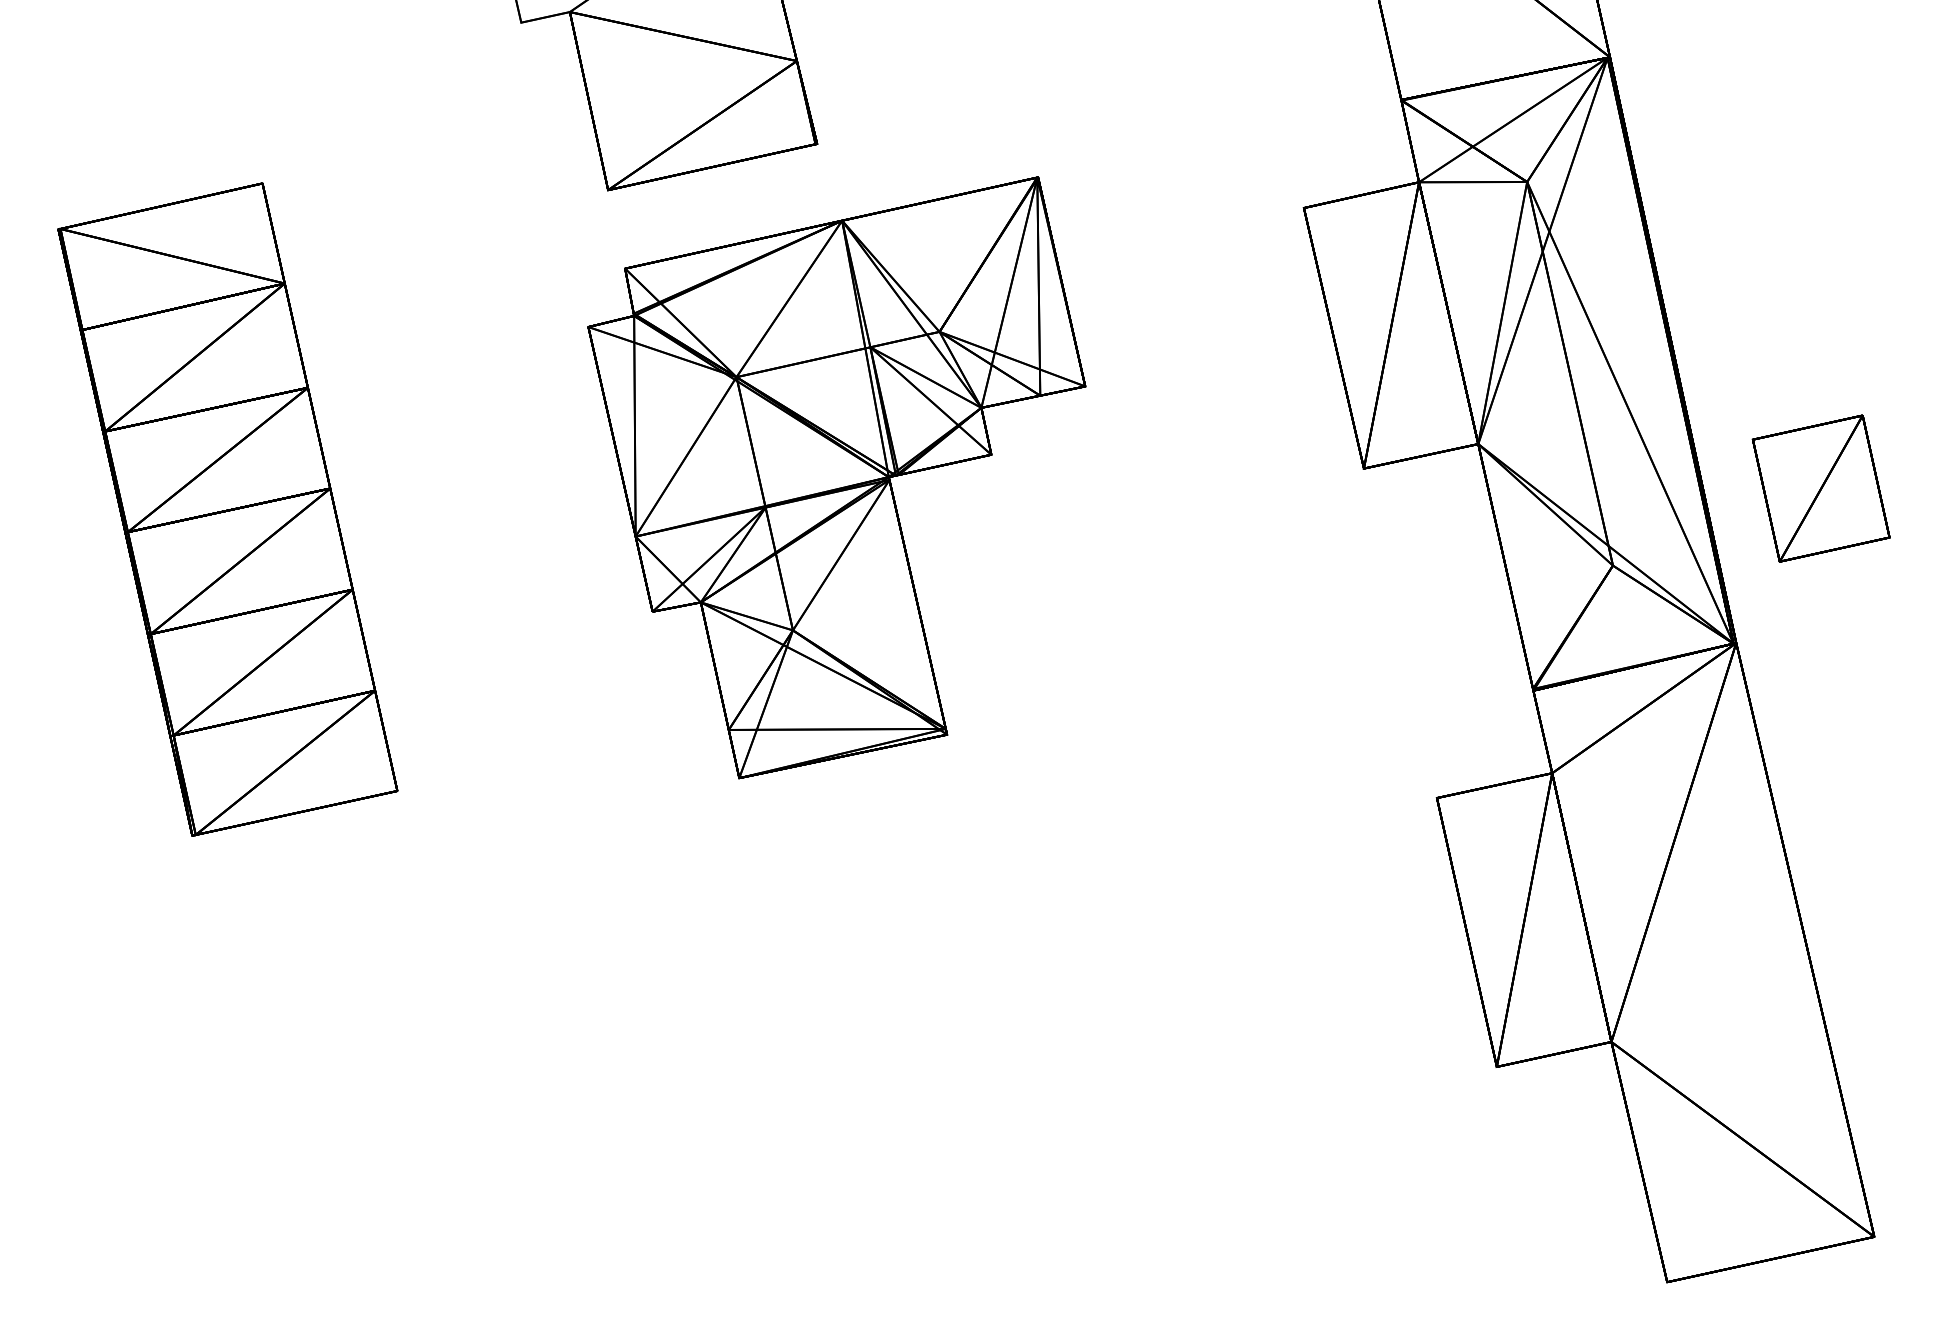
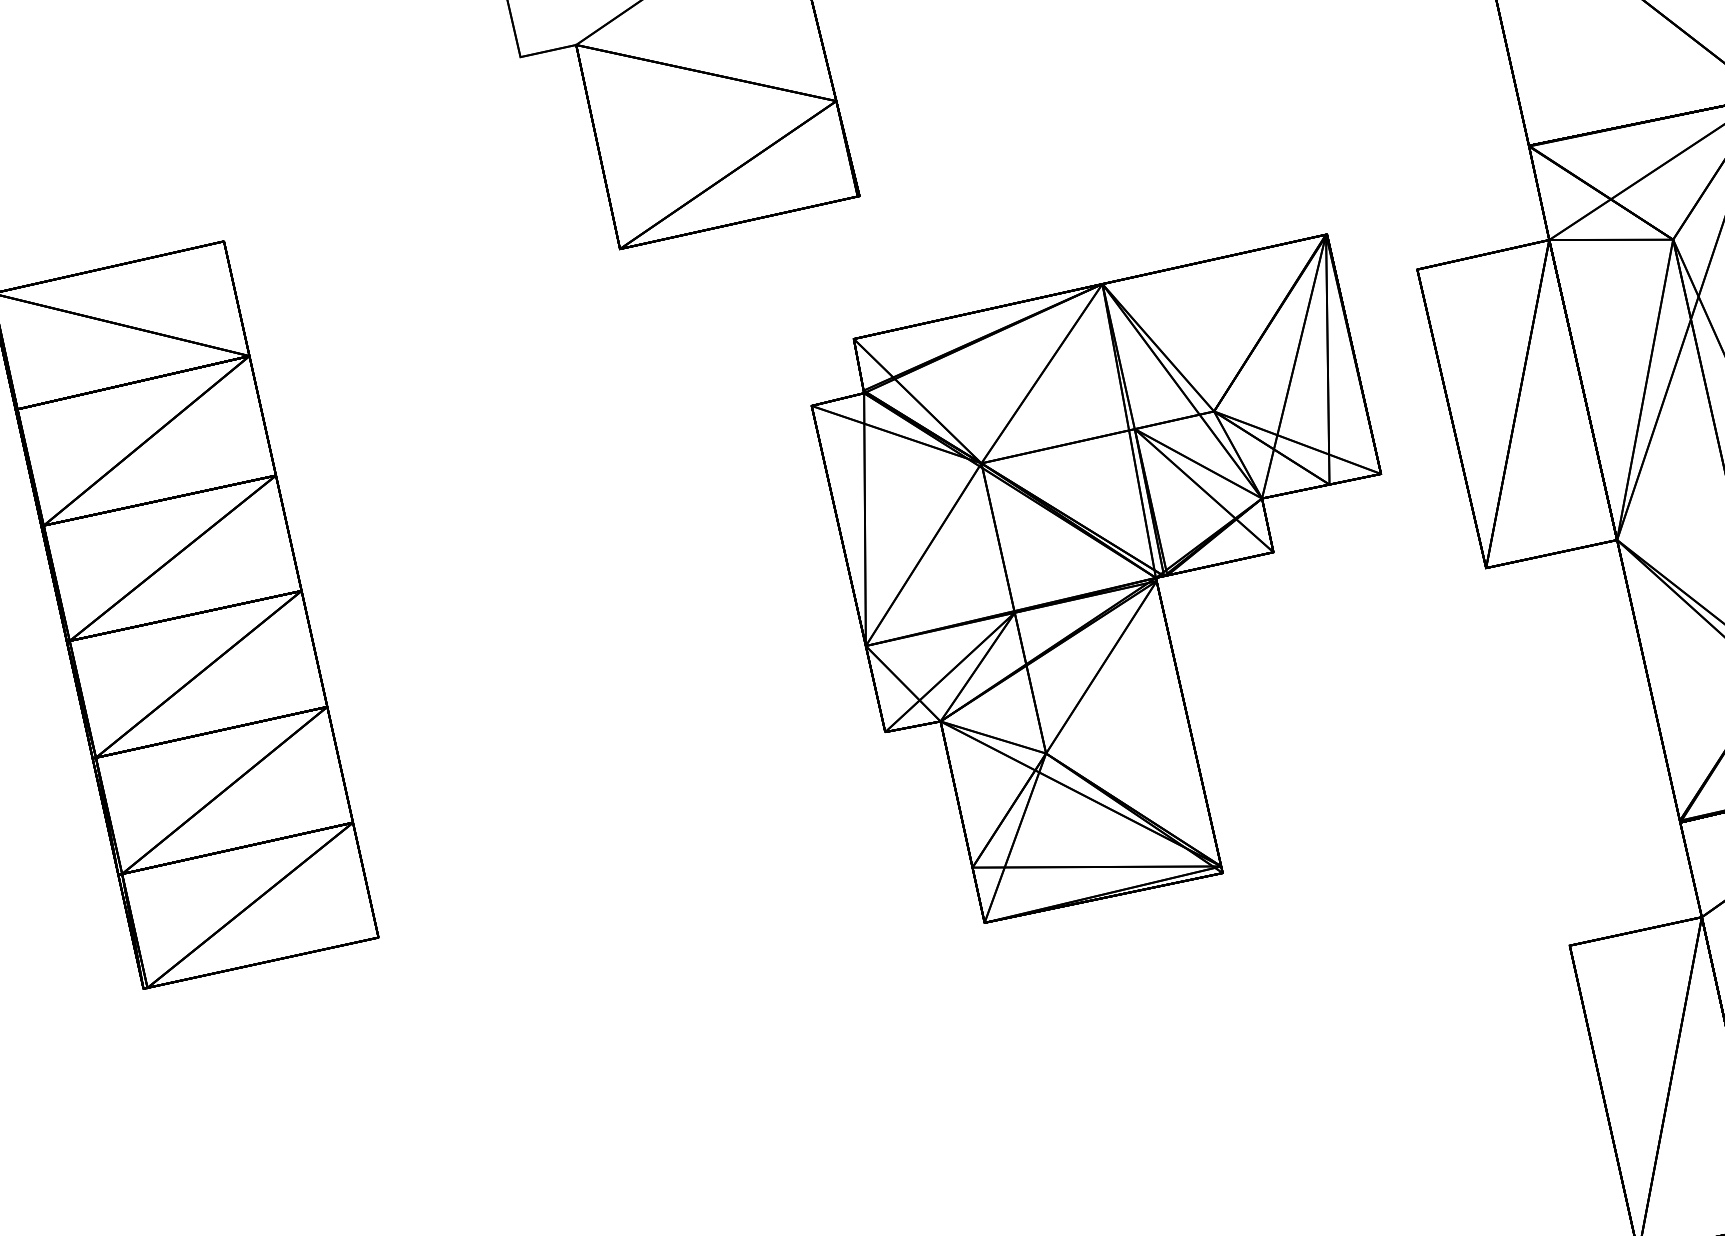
part: (836, 477) -> (1095, 578), moved

